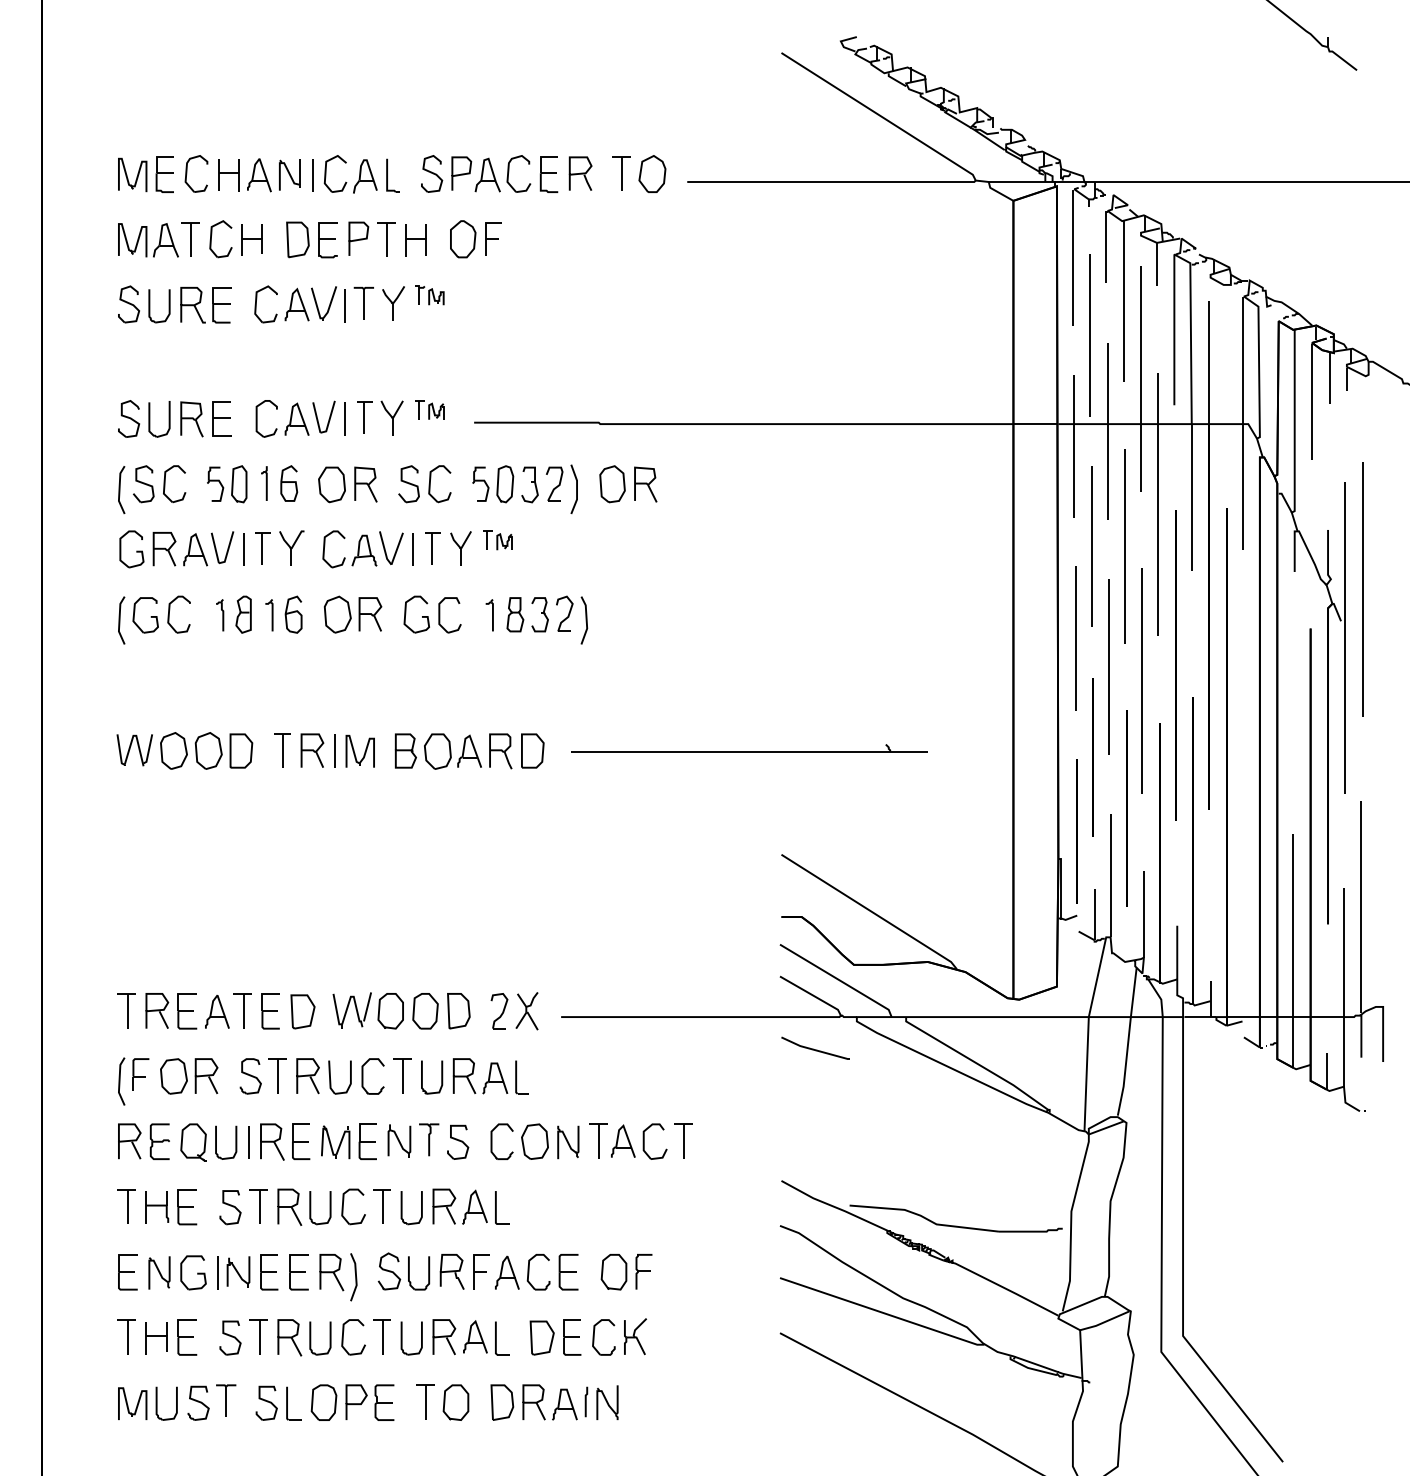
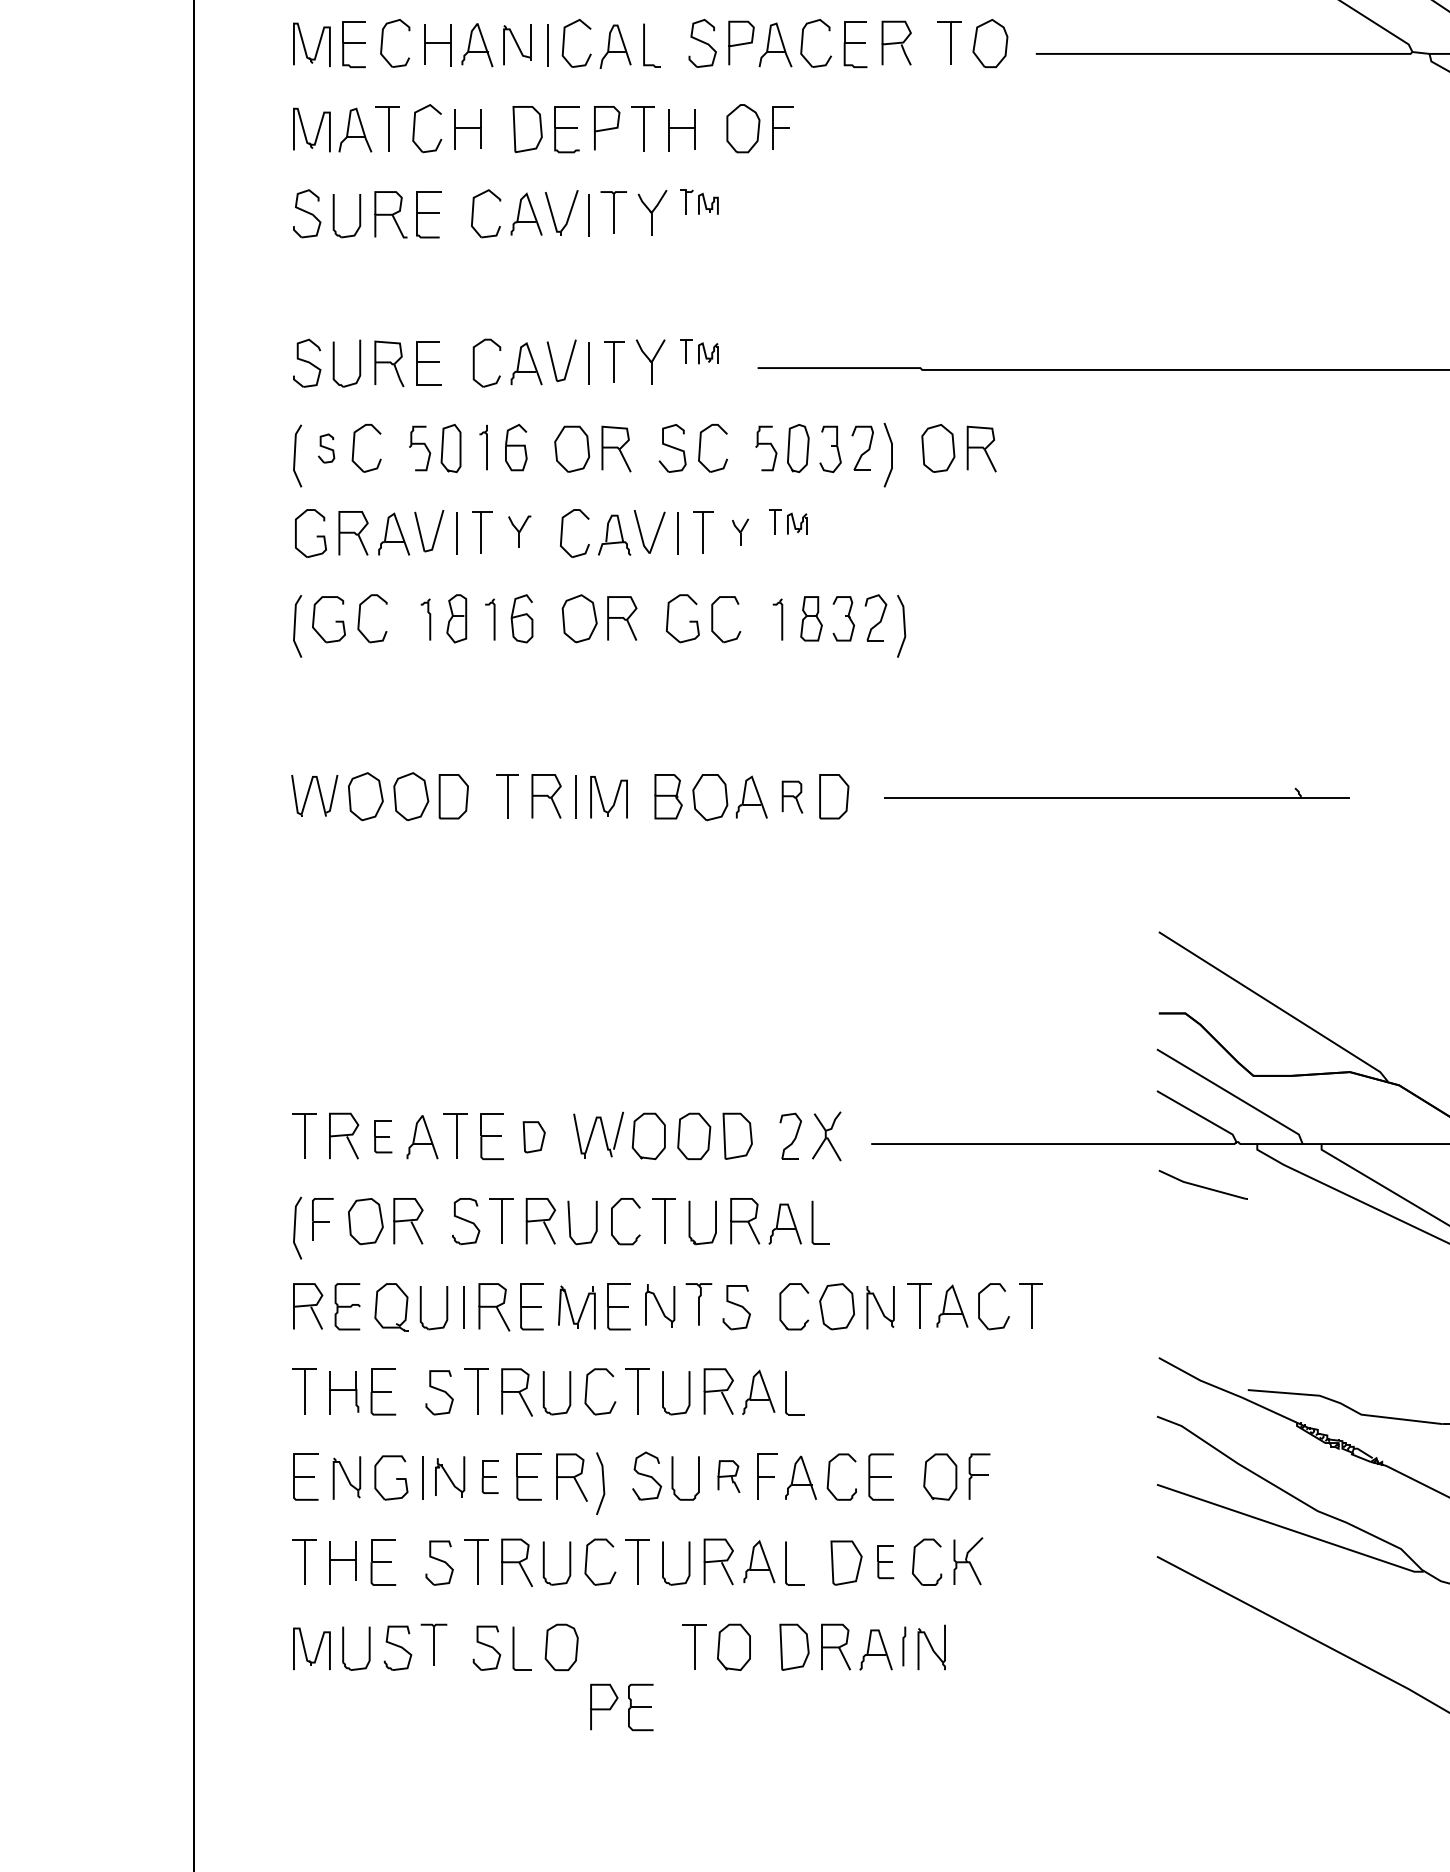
part: (143, 484) -> (326, 448), size x0.6
part: (291, 547) -> (519, 531), size x0.7
part: (460, 548) -> (739, 532), size x0.6
part: (500, 751) -> (792, 797), size x0.7
part: (187, 1011) -> (383, 1136), size x0.7
part: (302, 1011) -> (533, 1136), size x0.7
part: (451, 1271) -> (728, 1476), size x0.7
part: (269, 1272) -> (490, 1477), size x0.7
part: (572, 1337) -> (886, 1562), size x0.7
part: (369, 1402) -> (621, 1707), moved

